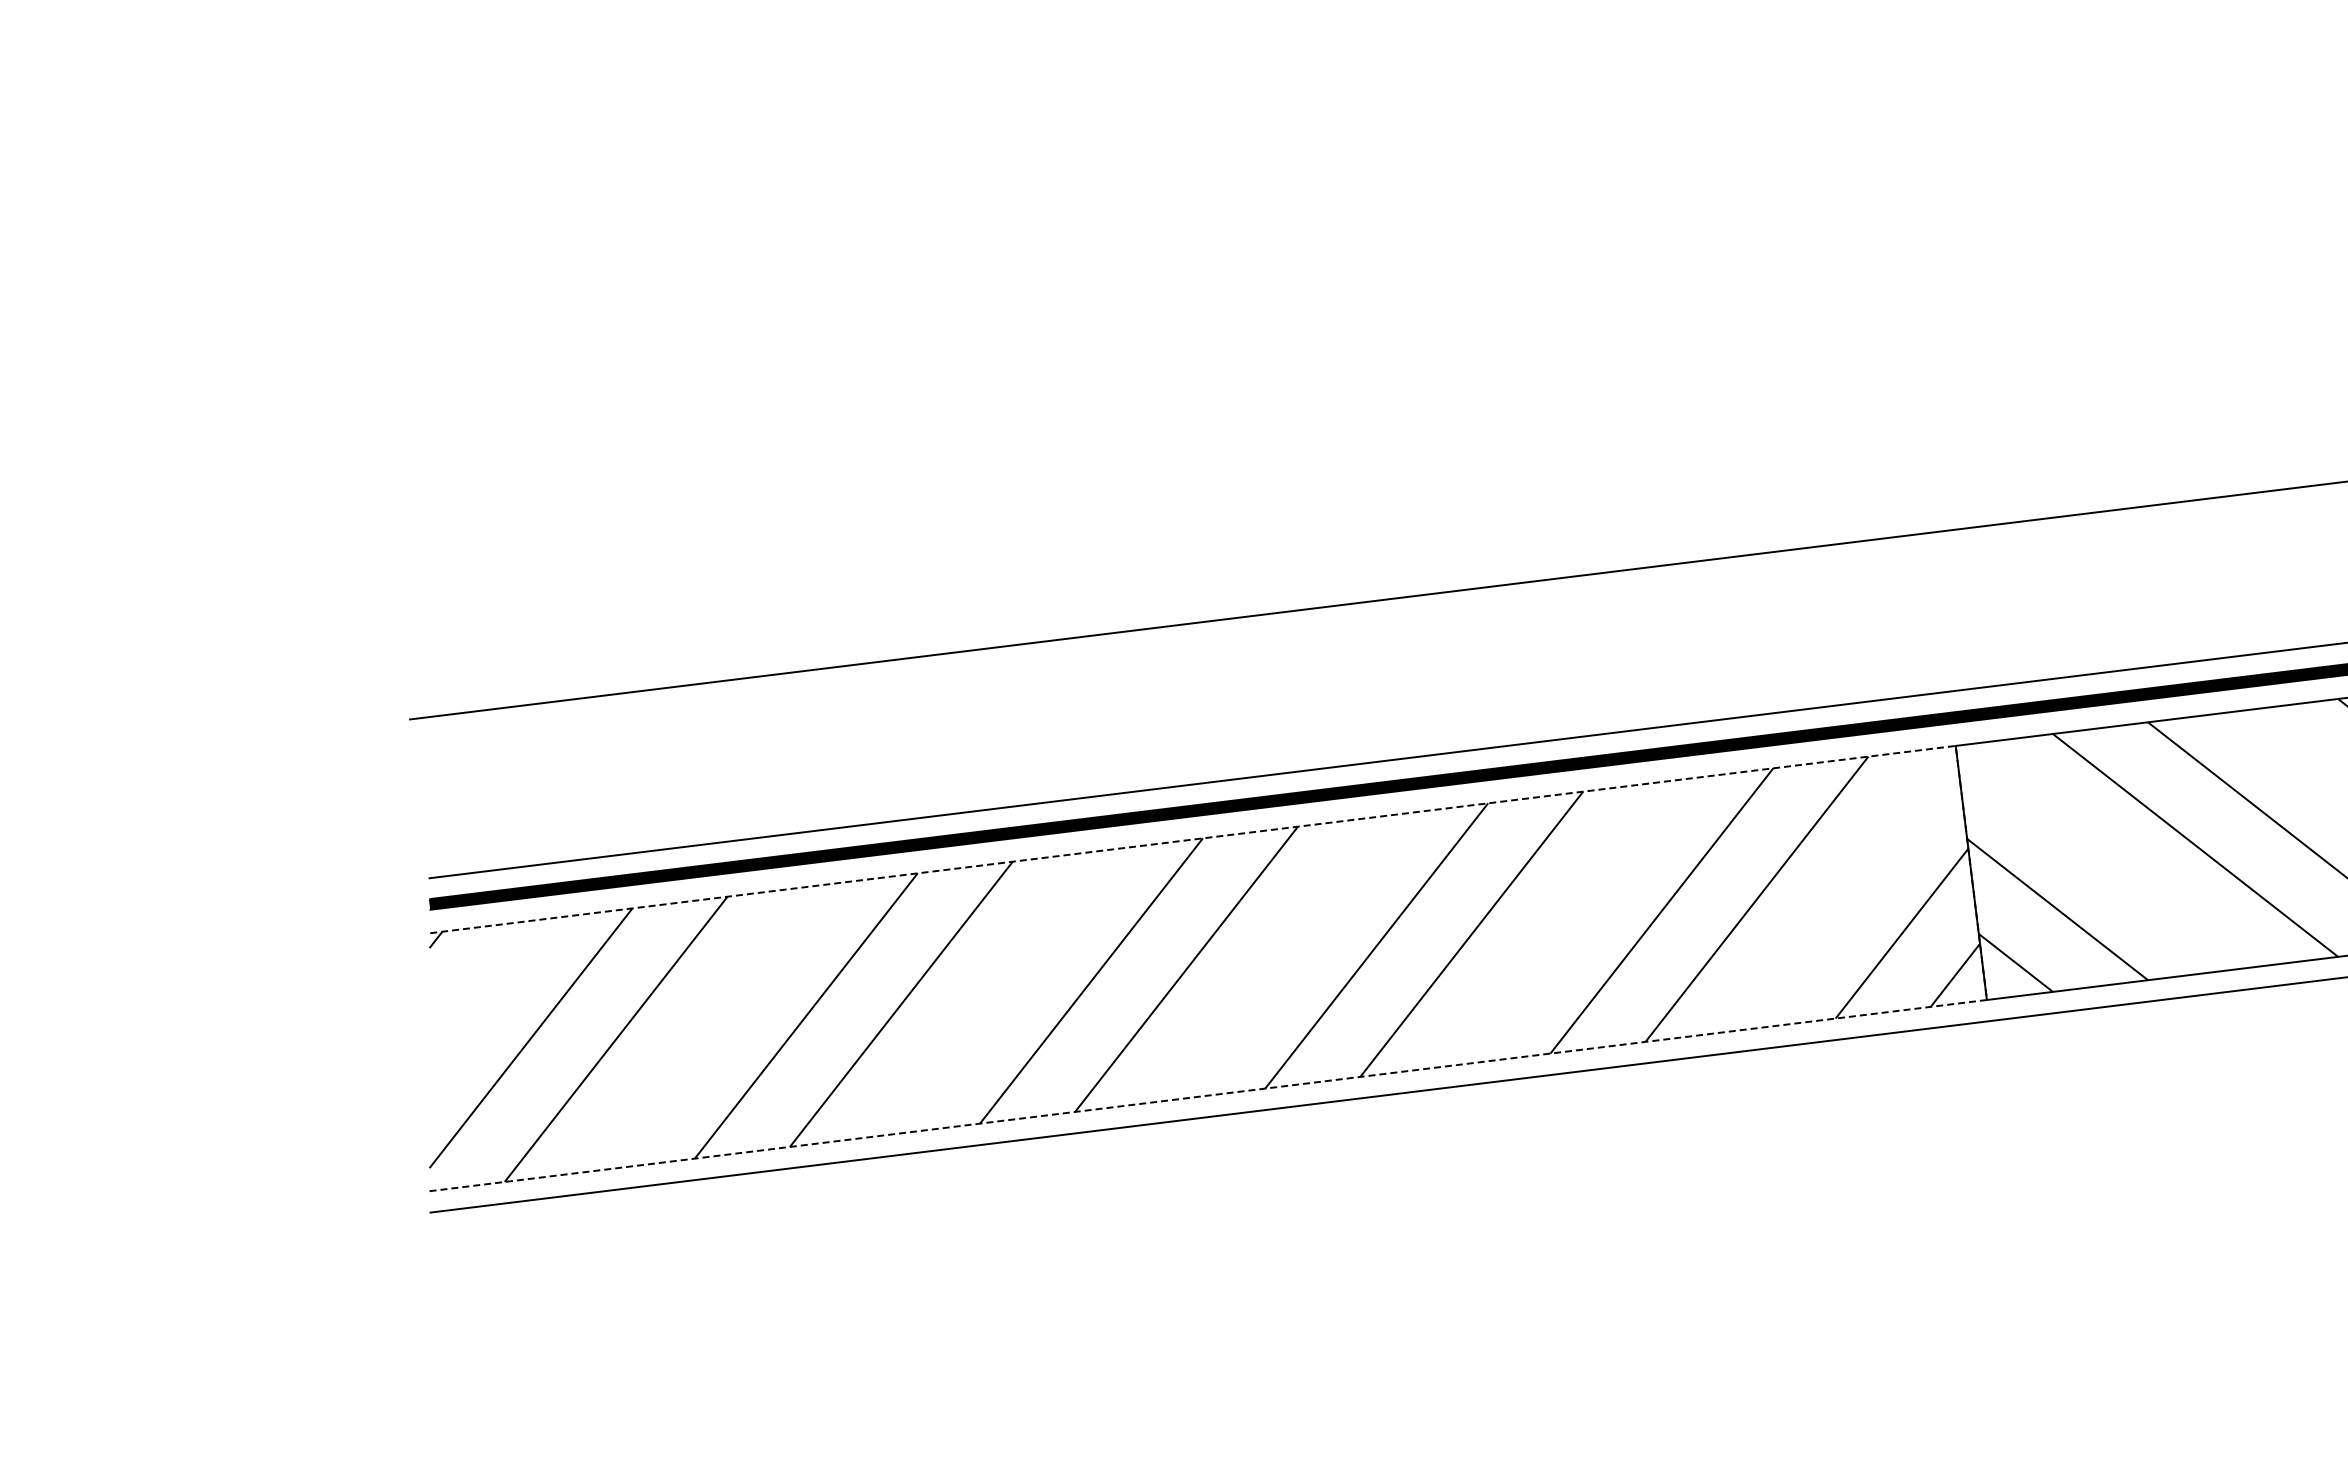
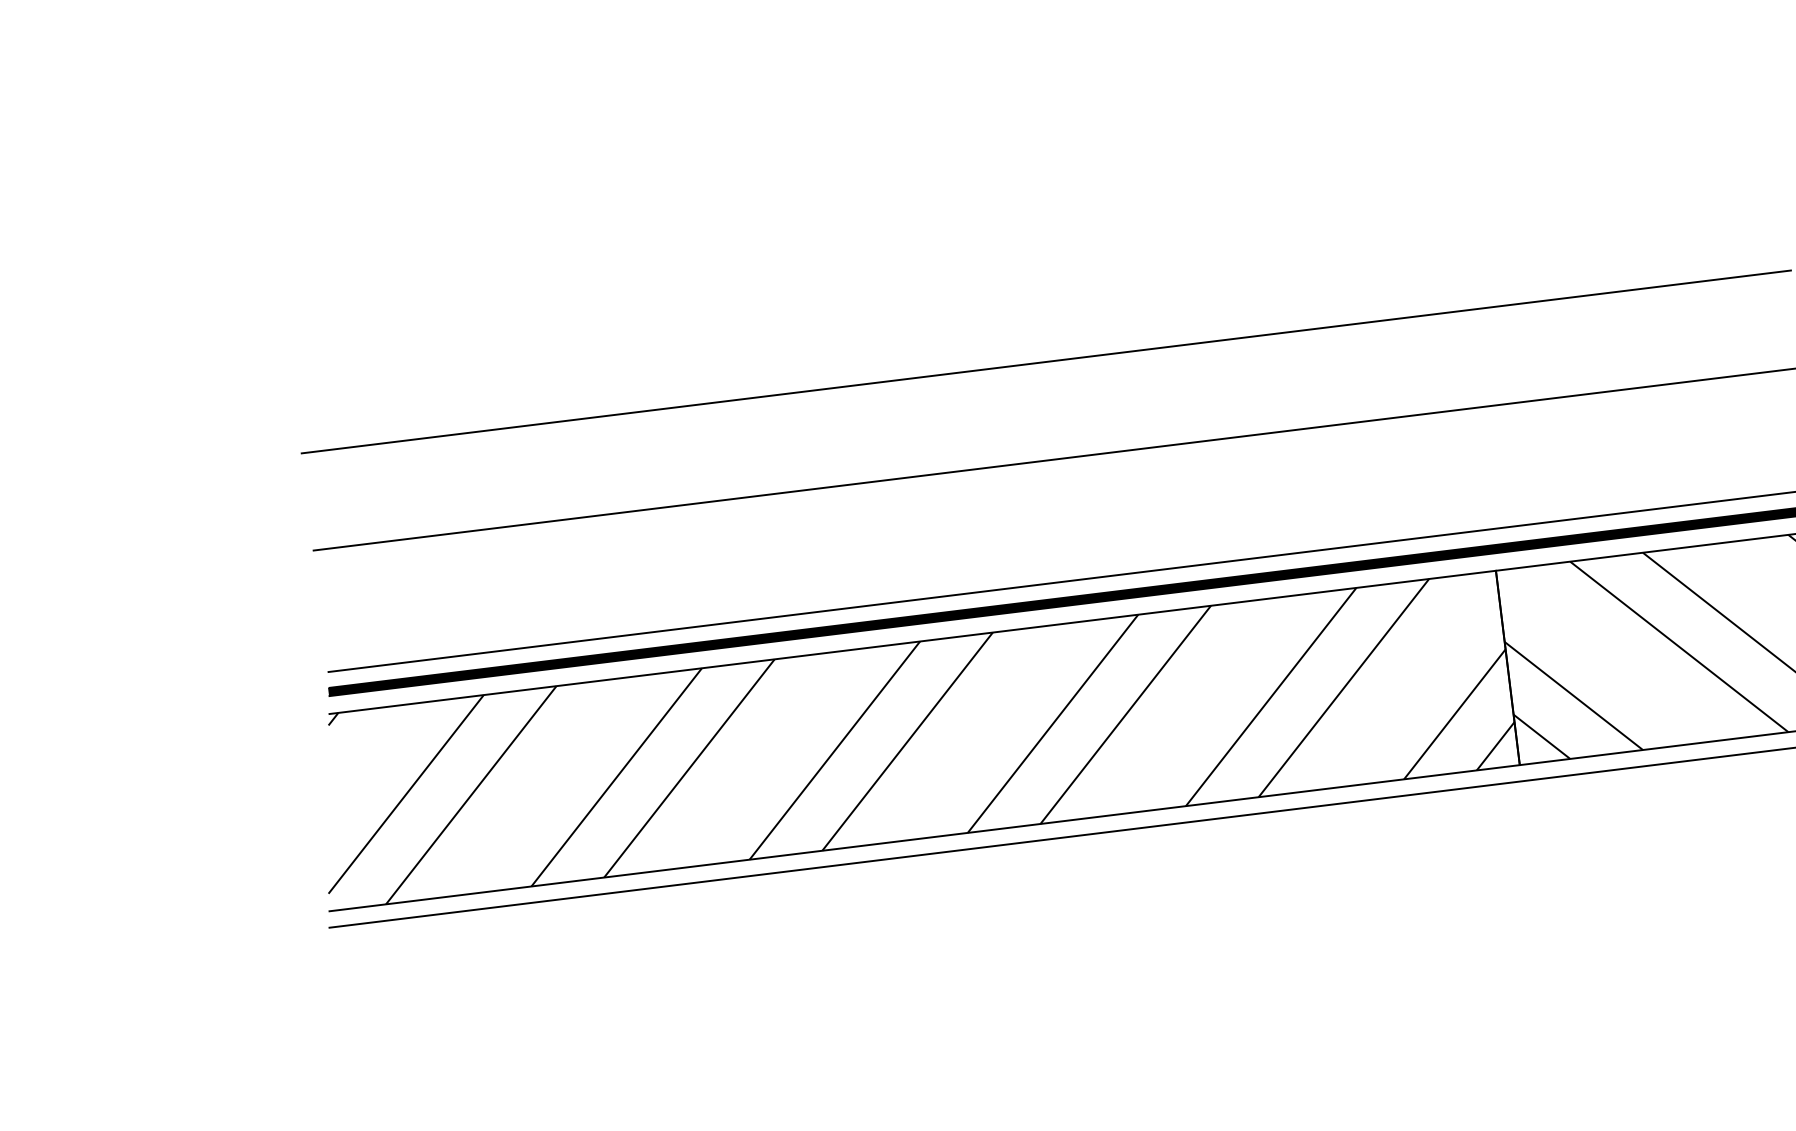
line: (1367, 472) -> (1046, 361), added
line: (1973, 888) -> (1509, 679), dashed -> solid

